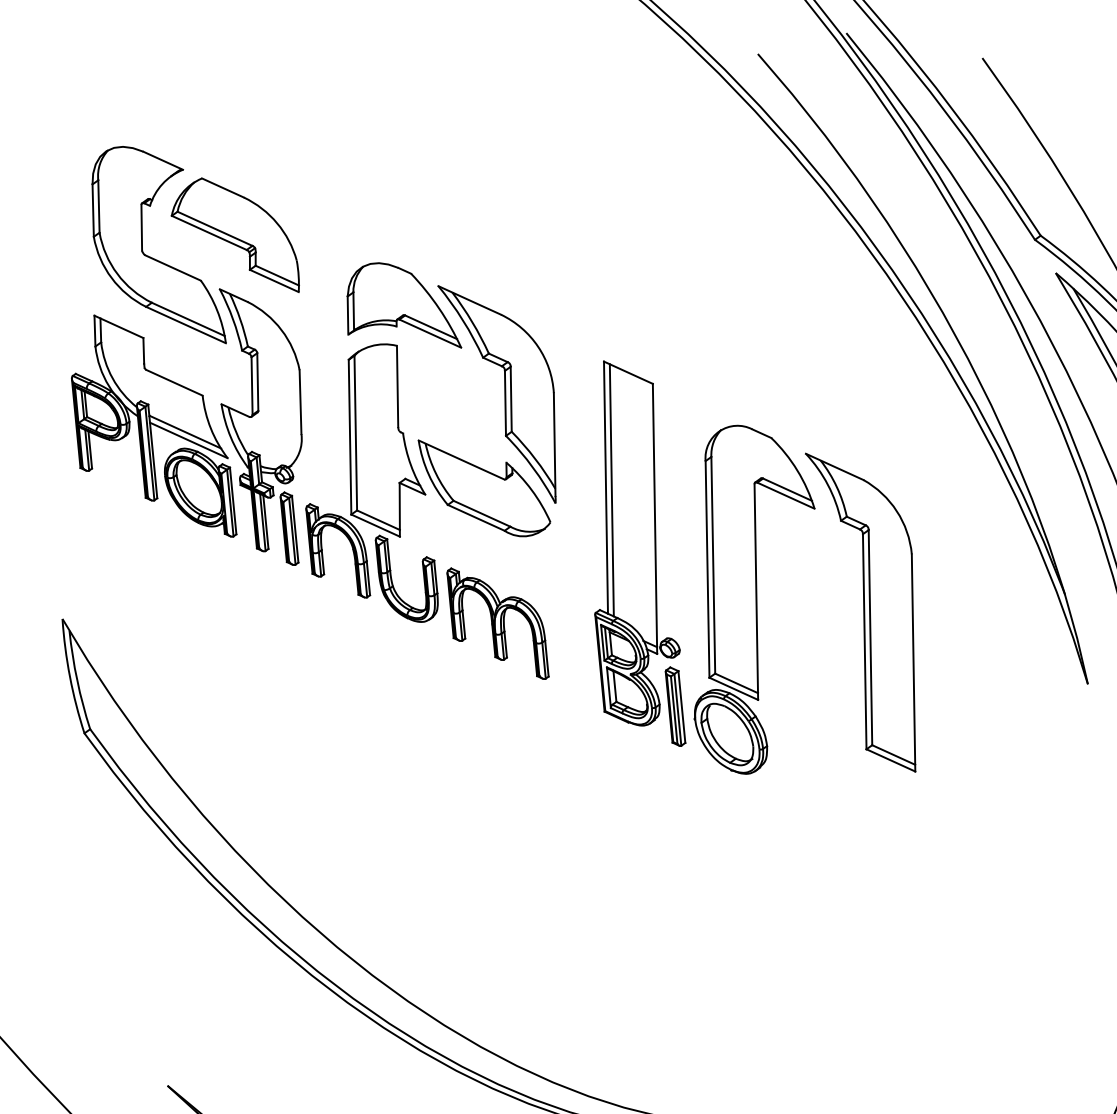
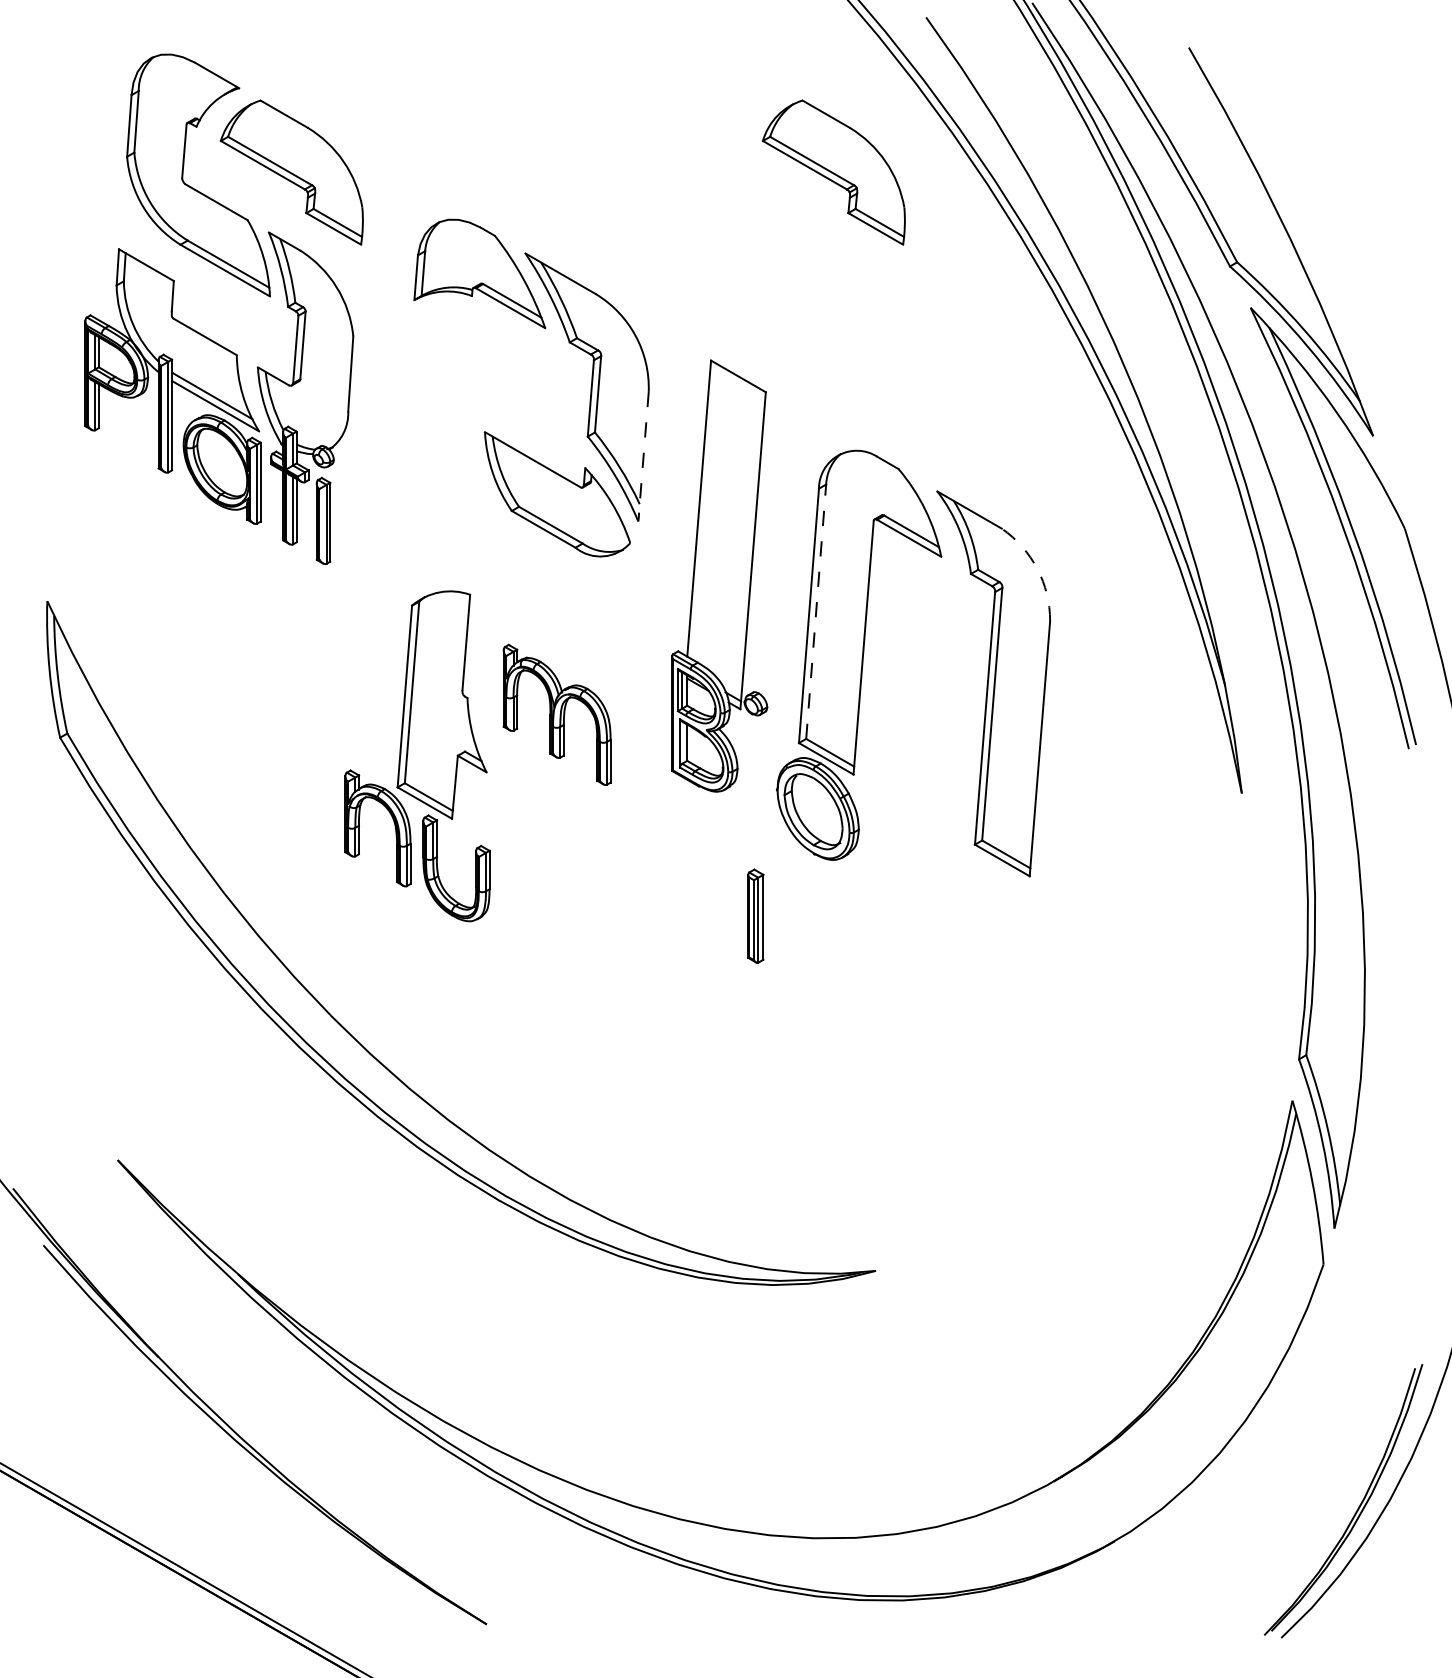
part: (692, 192) -> (833, 172), added
line: (554, 444) -> (643, 452), solid -> dashed
part: (365, 486) -> (417, 756), moved
line: (611, 490) -> (705, 512), removed
arc: (896, 511) -> (1037, 569), solid -> dashed
line: (713, 565) -> (816, 611), solid -> dashed
part: (497, 623) -> (556, 714), moved
part: (675, 706) -> (755, 915), moved

